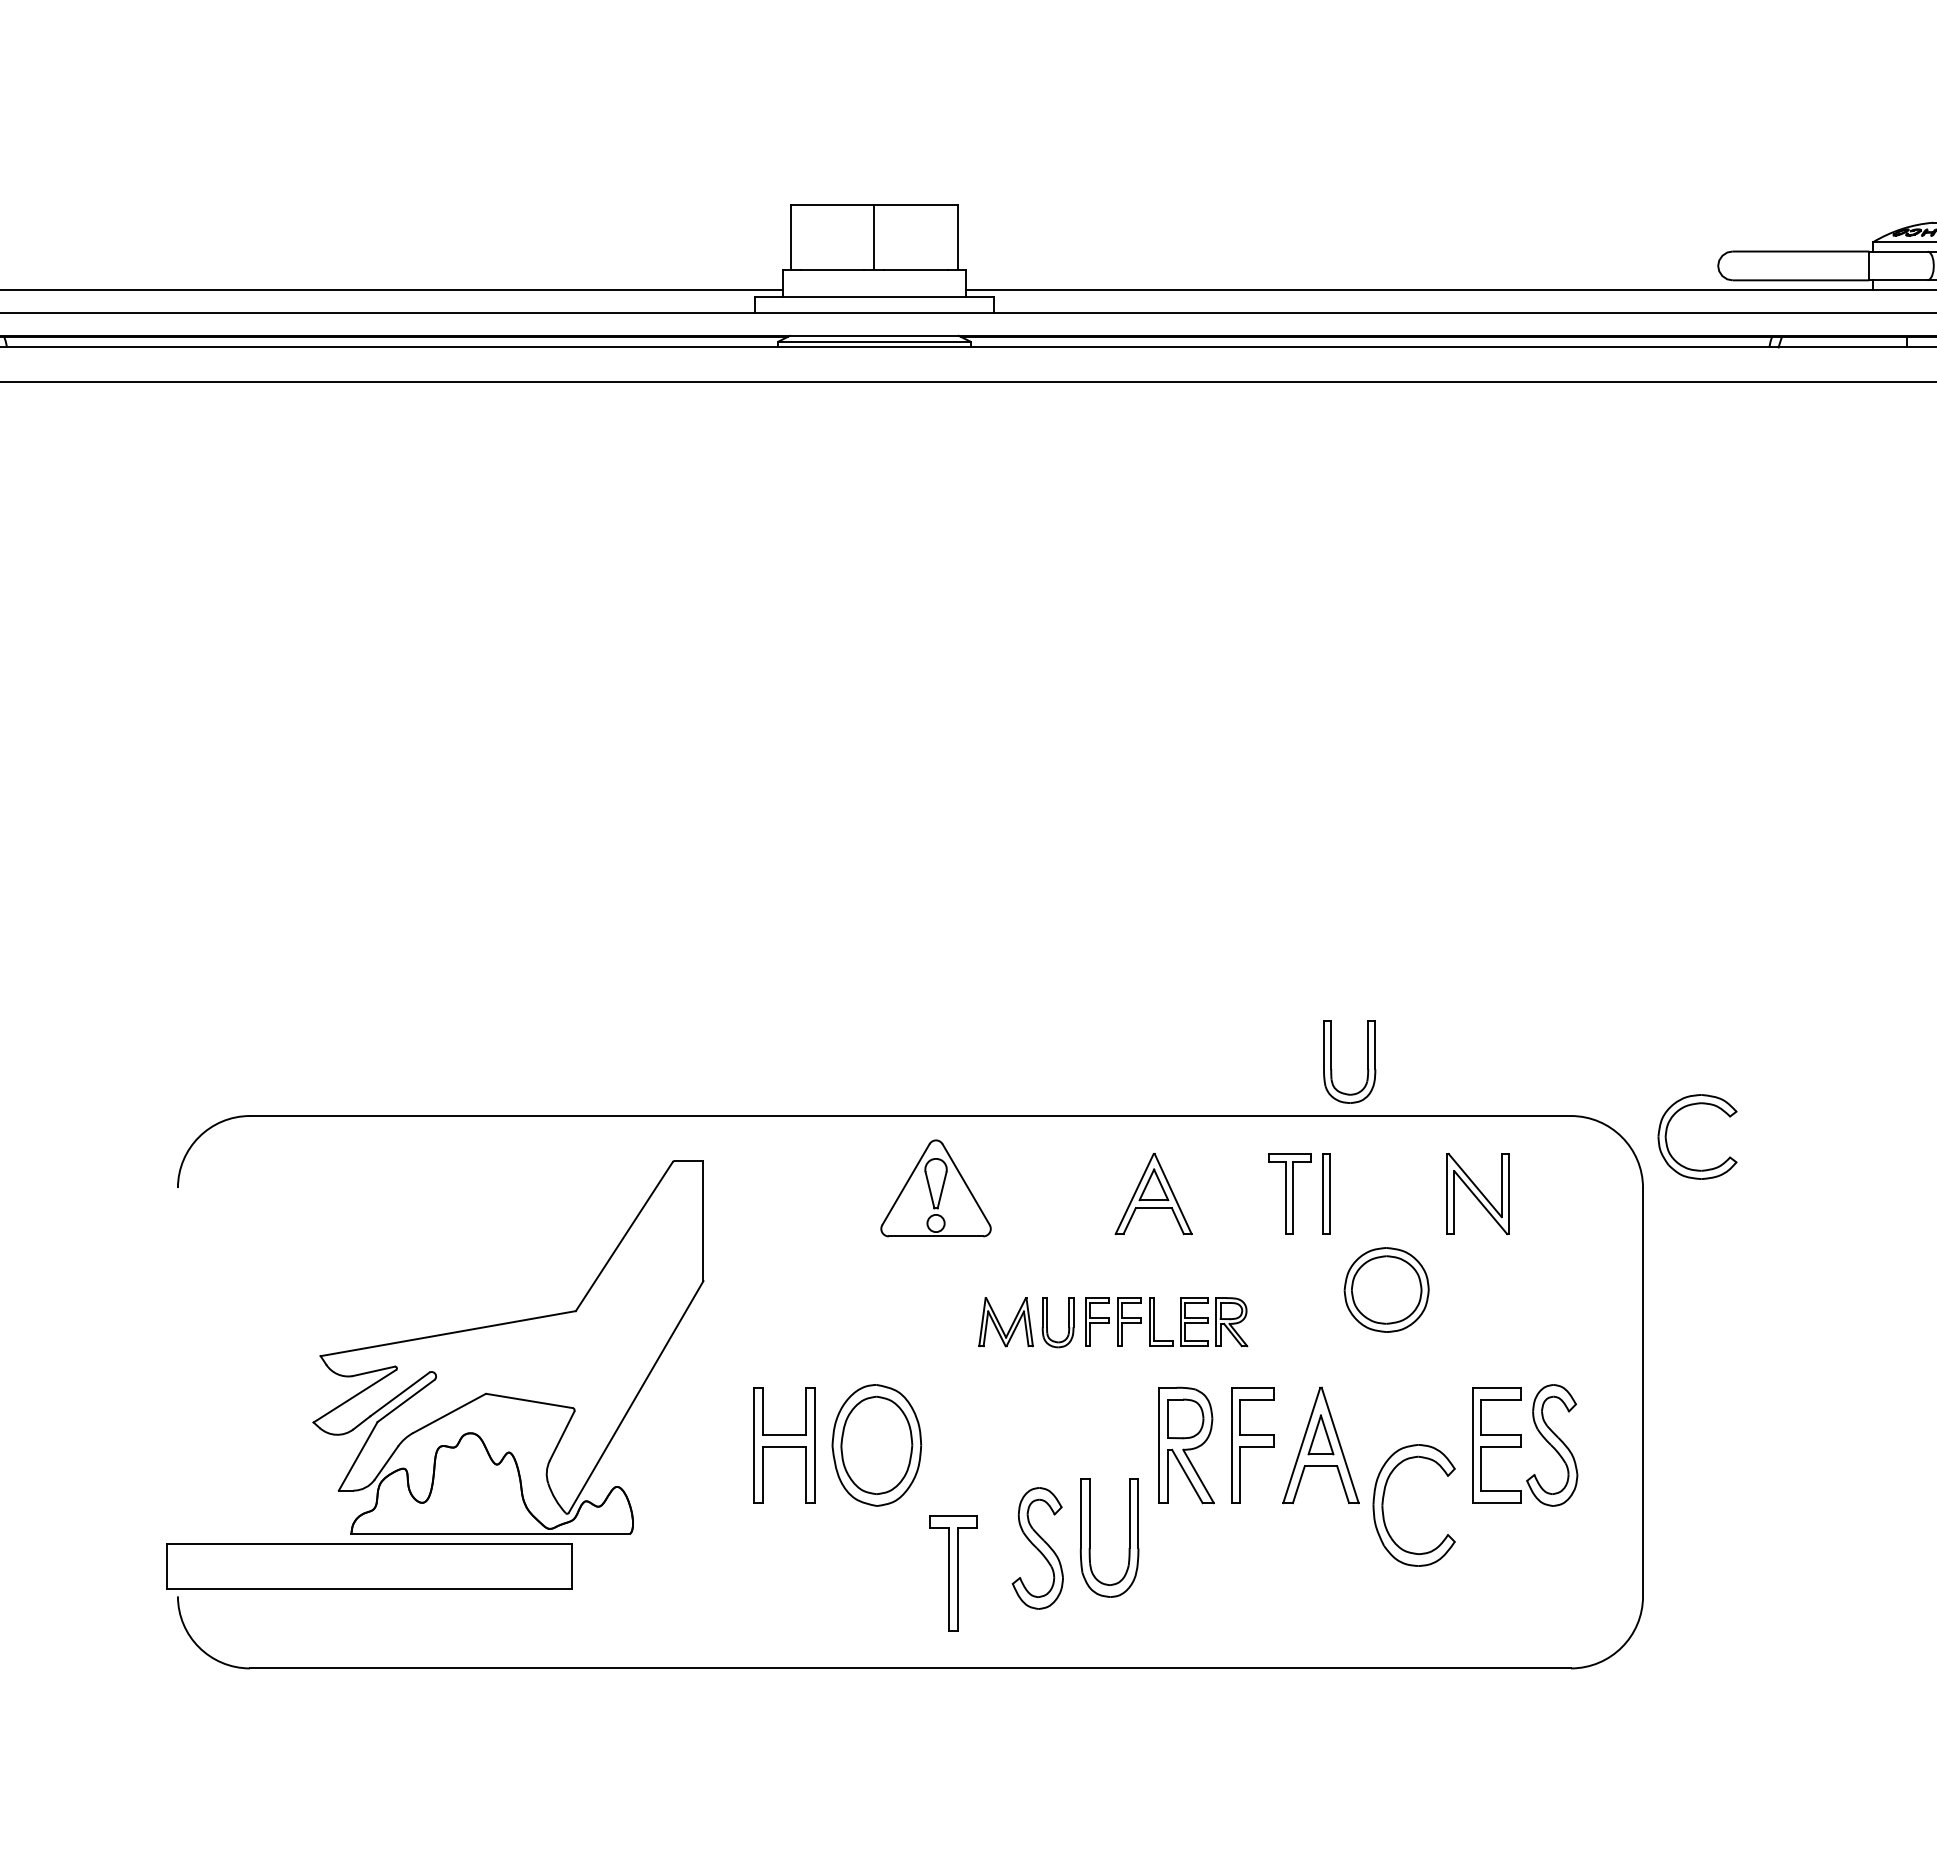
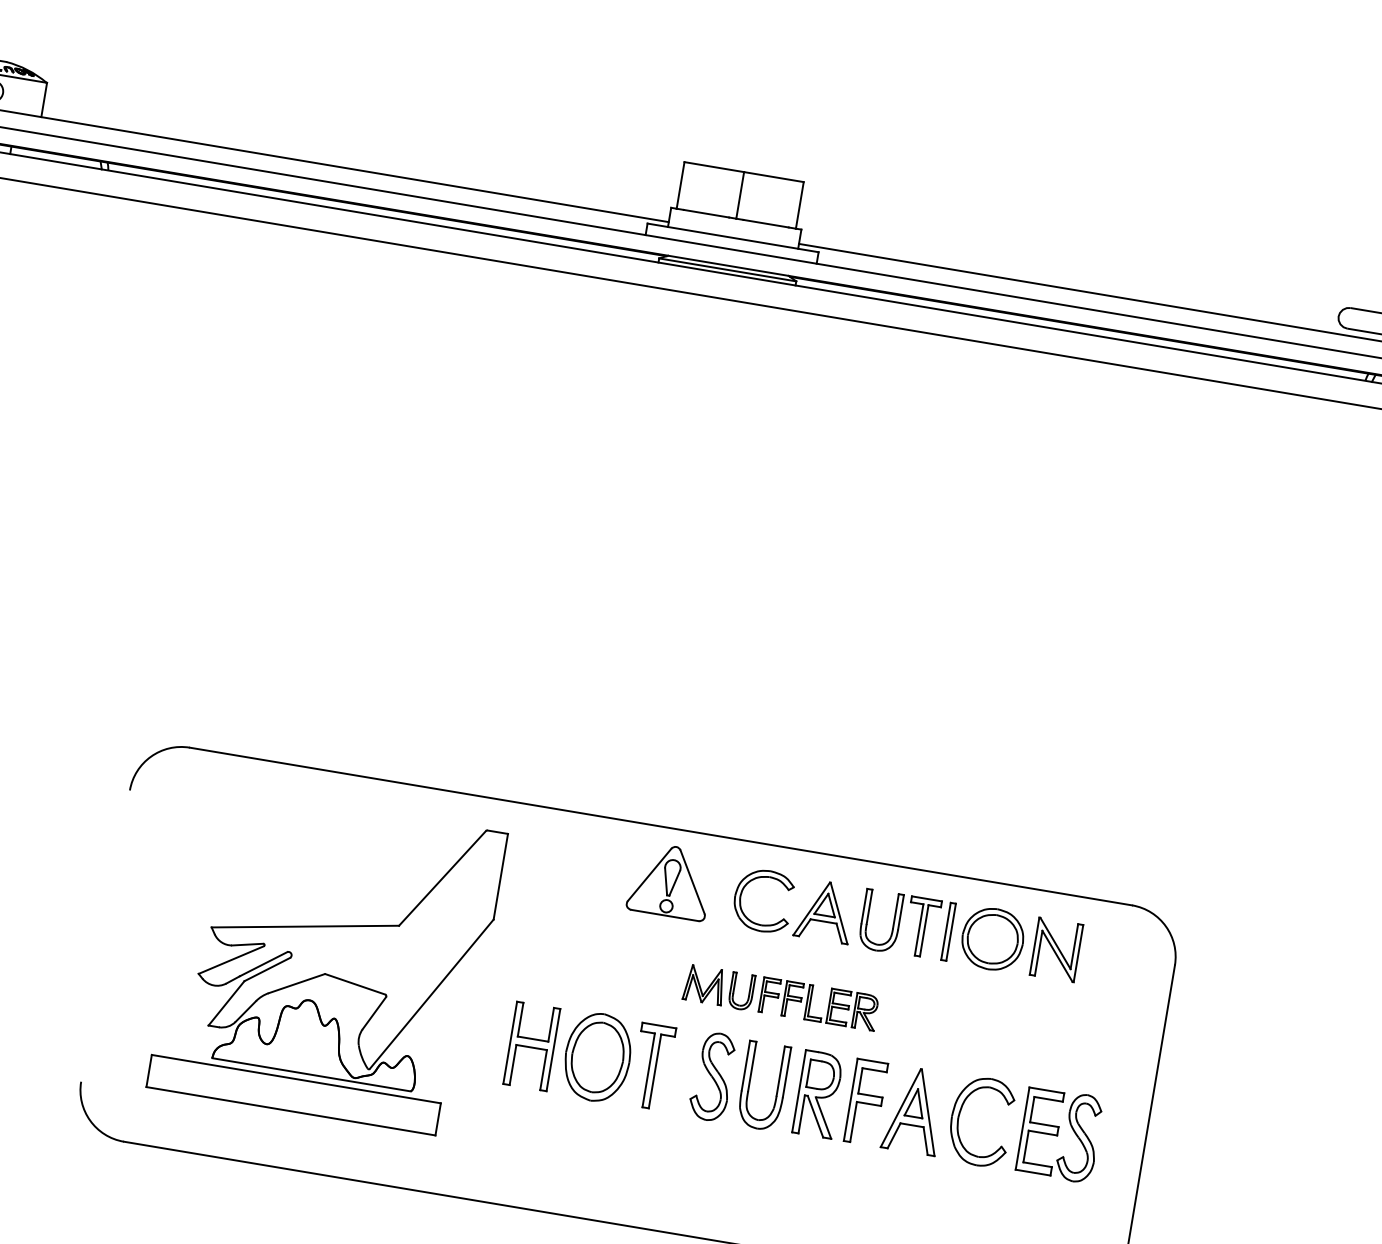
part: (1331, 1061) -> (867, 918), moved
part: (1667, 1131) -> (742, 893), moved
part: (1386, 1289) -> (992, 938), moved
part: (1383, 1505) -> (959, 1118), moved
part: (1090, 1537) -> (749, 1083), moved
part: (1037, 1548) -> (712, 1076), moved
part: (369, 1566) -> (293, 1095), moved
part: (953, 1573) -> (652, 1066), moved

